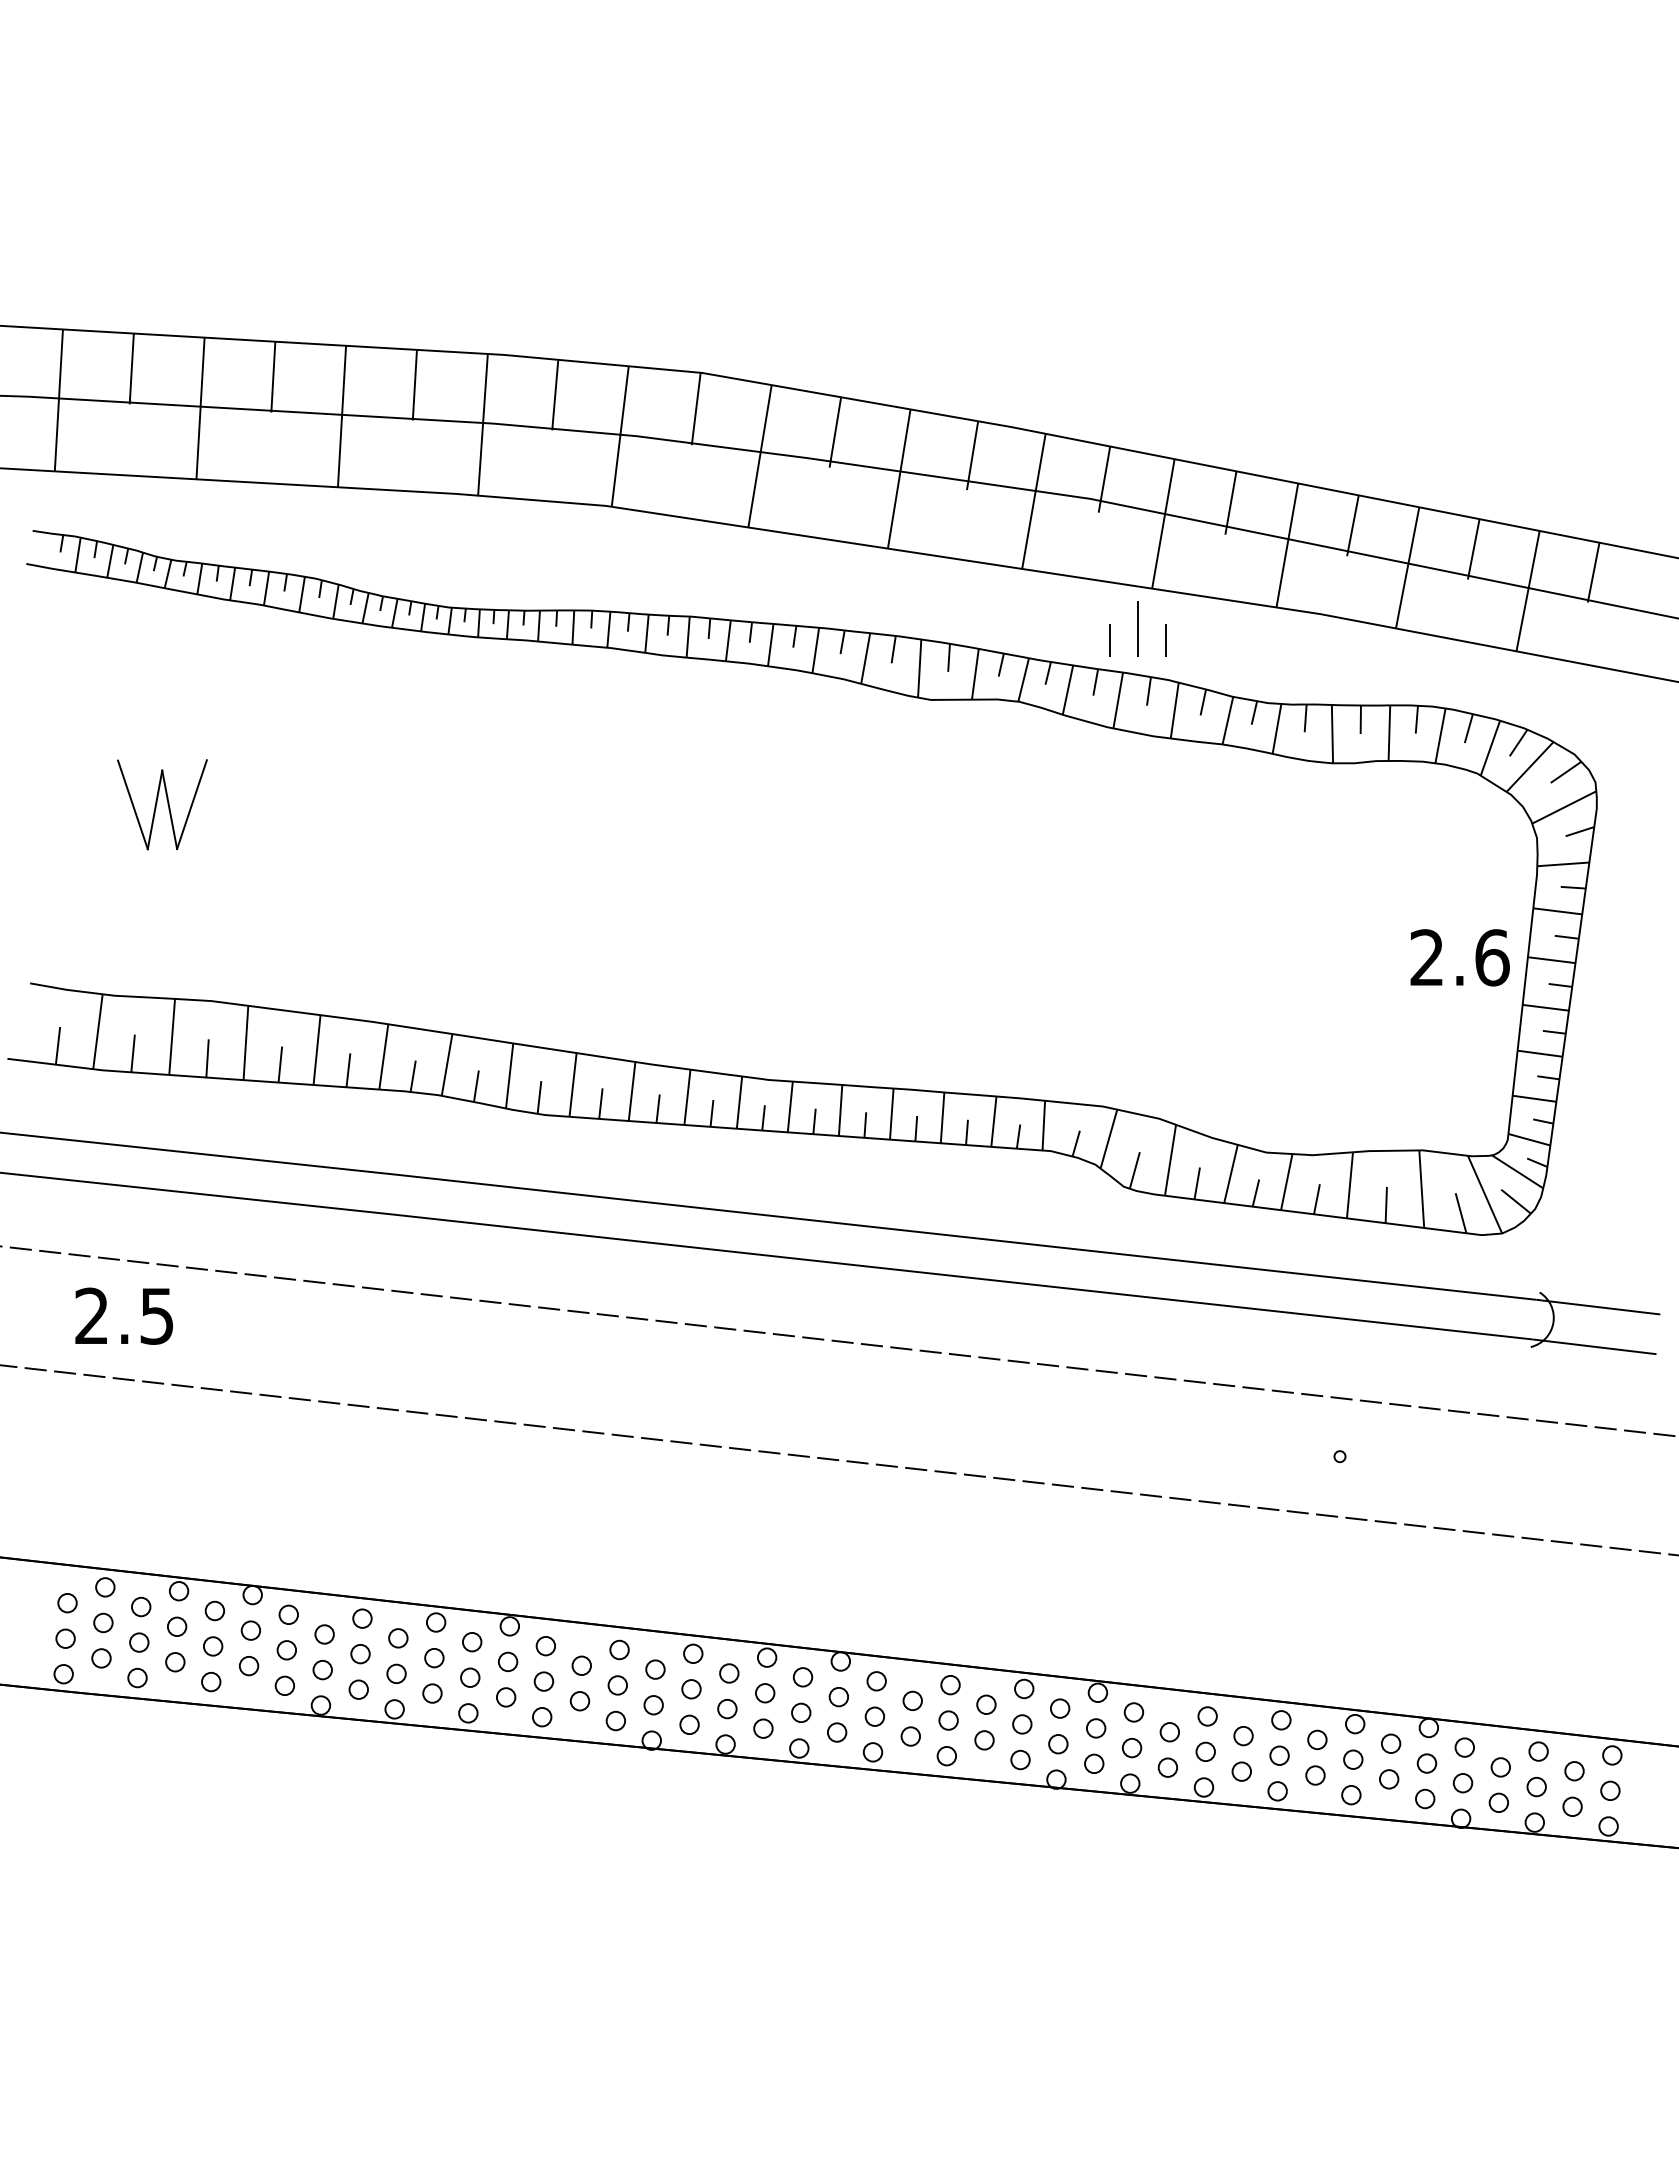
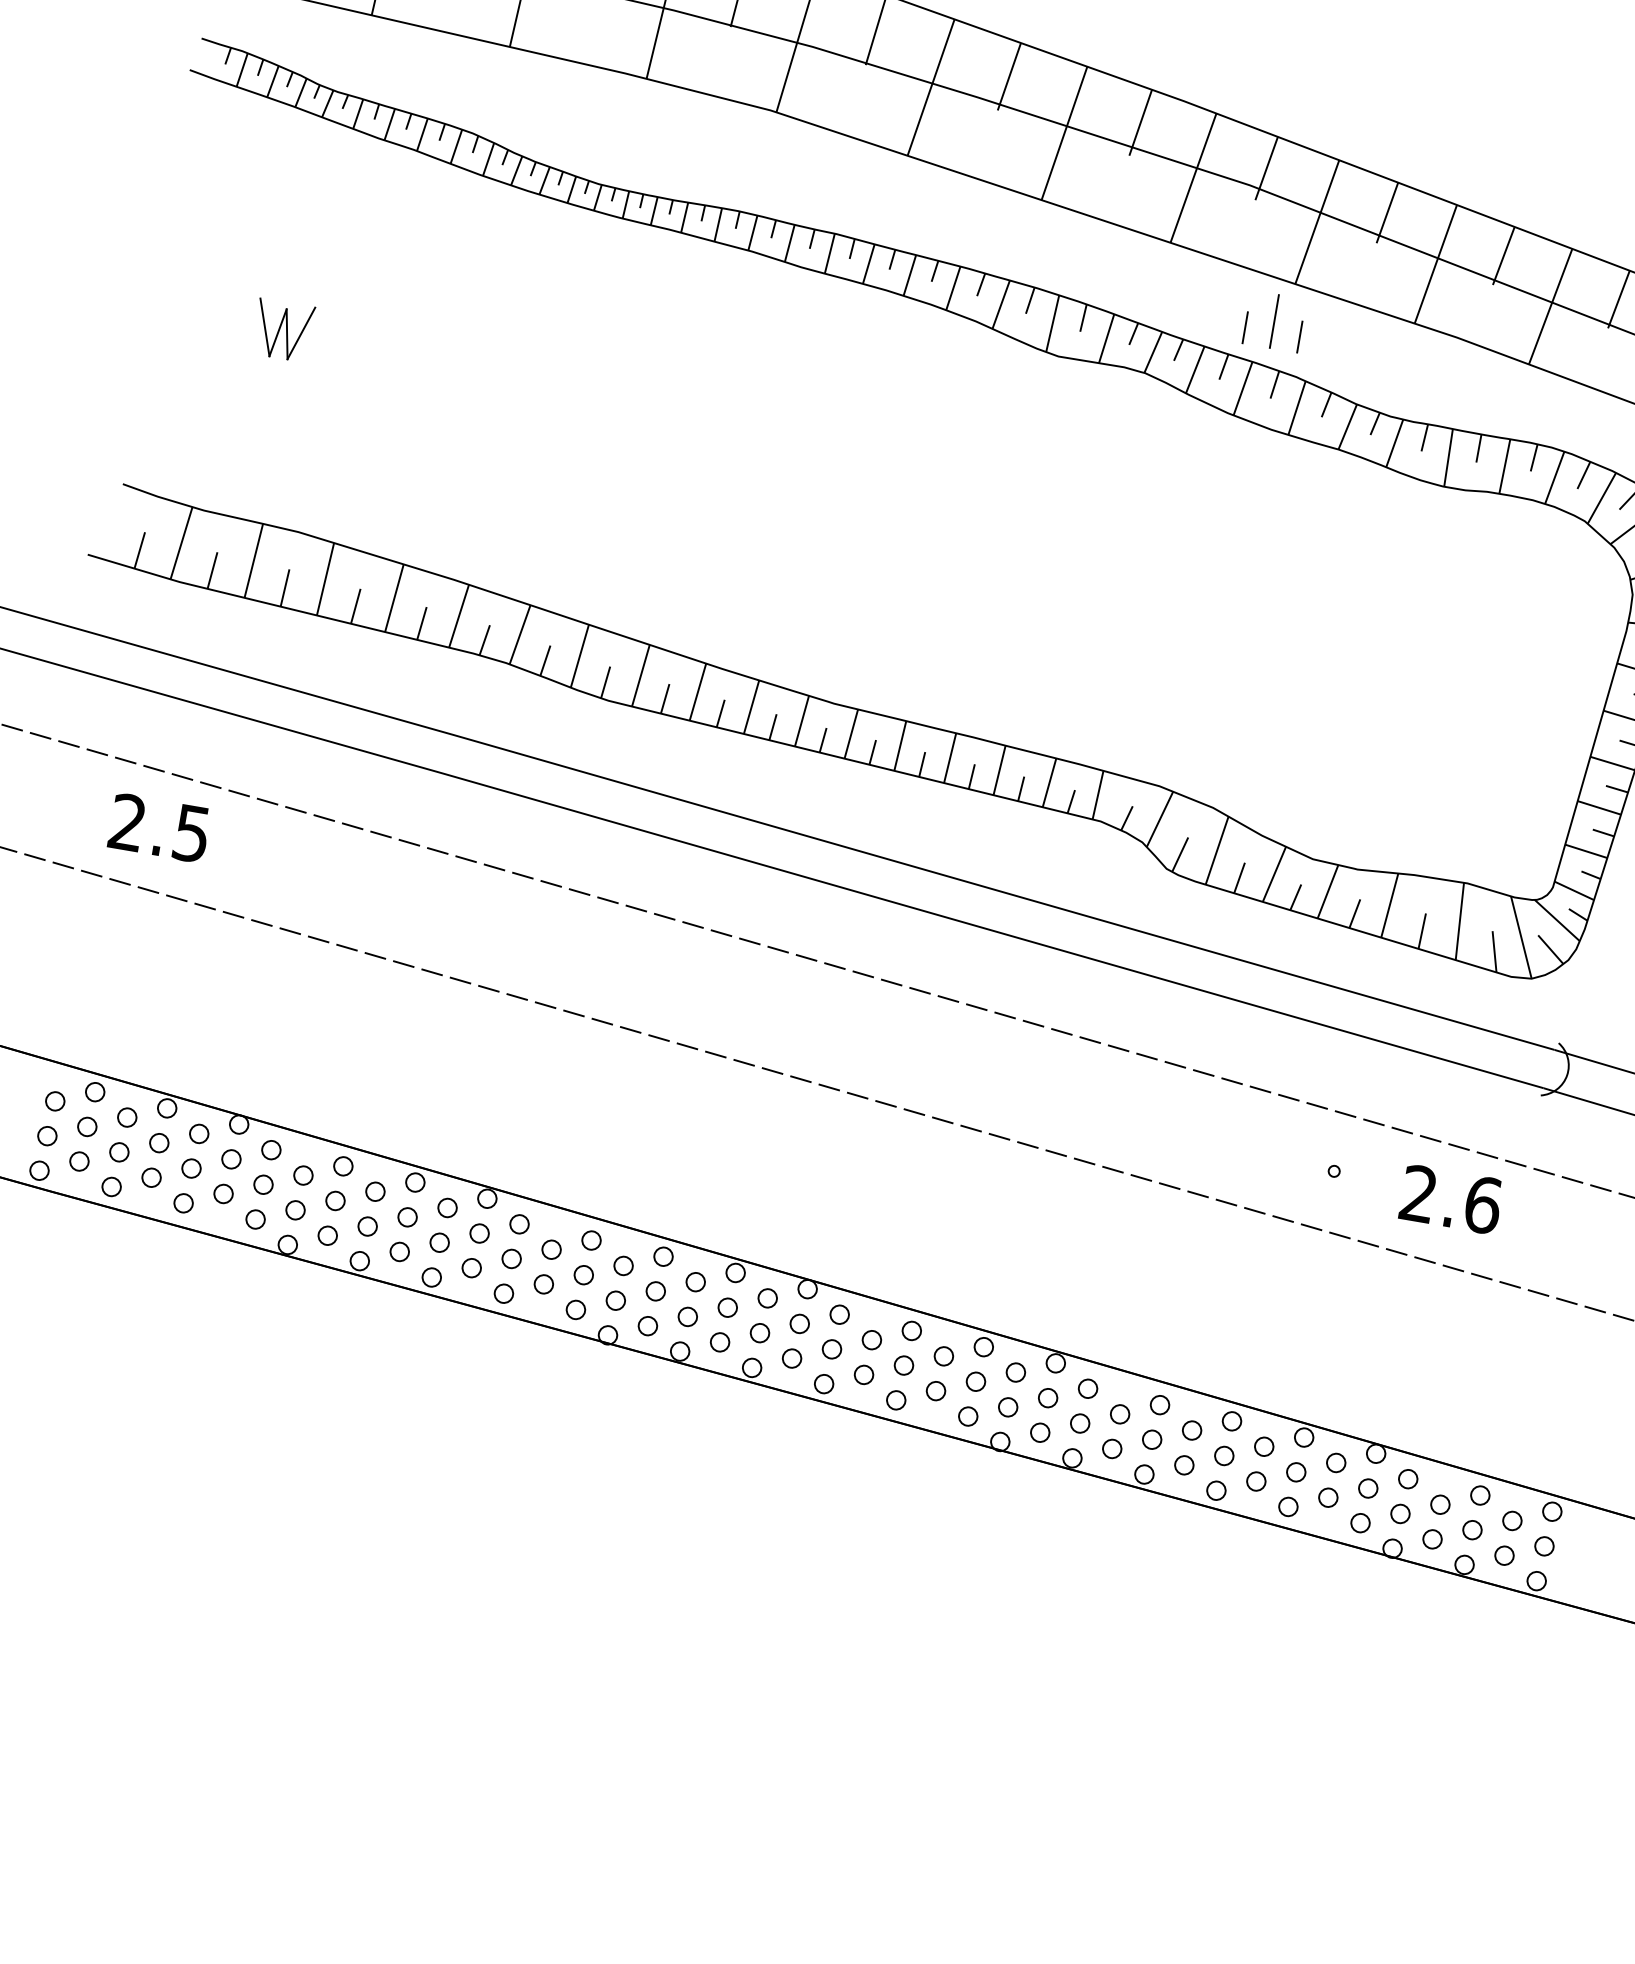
part: (161, 804) -> (282, 329), size x0.62
text: (1459, 957) -> (1450, 1199), moved

